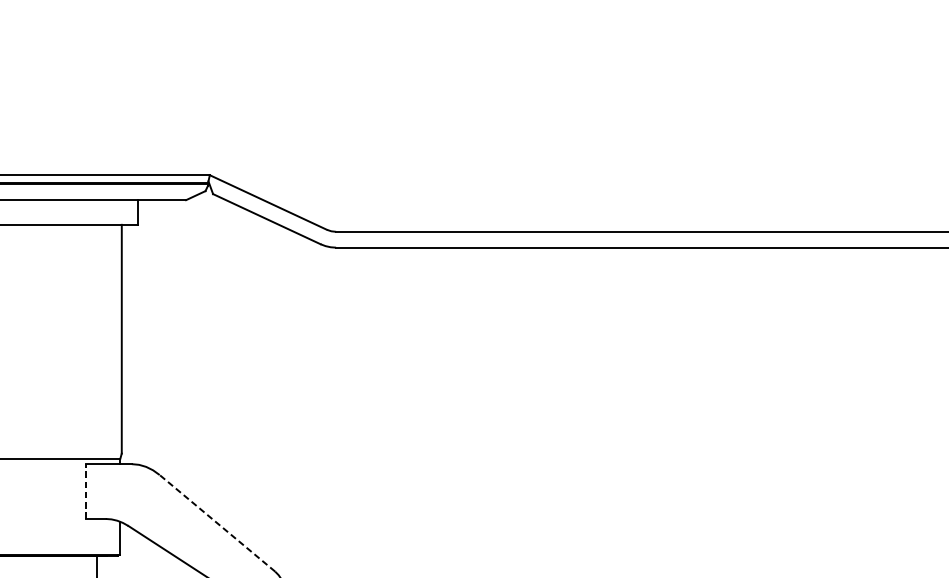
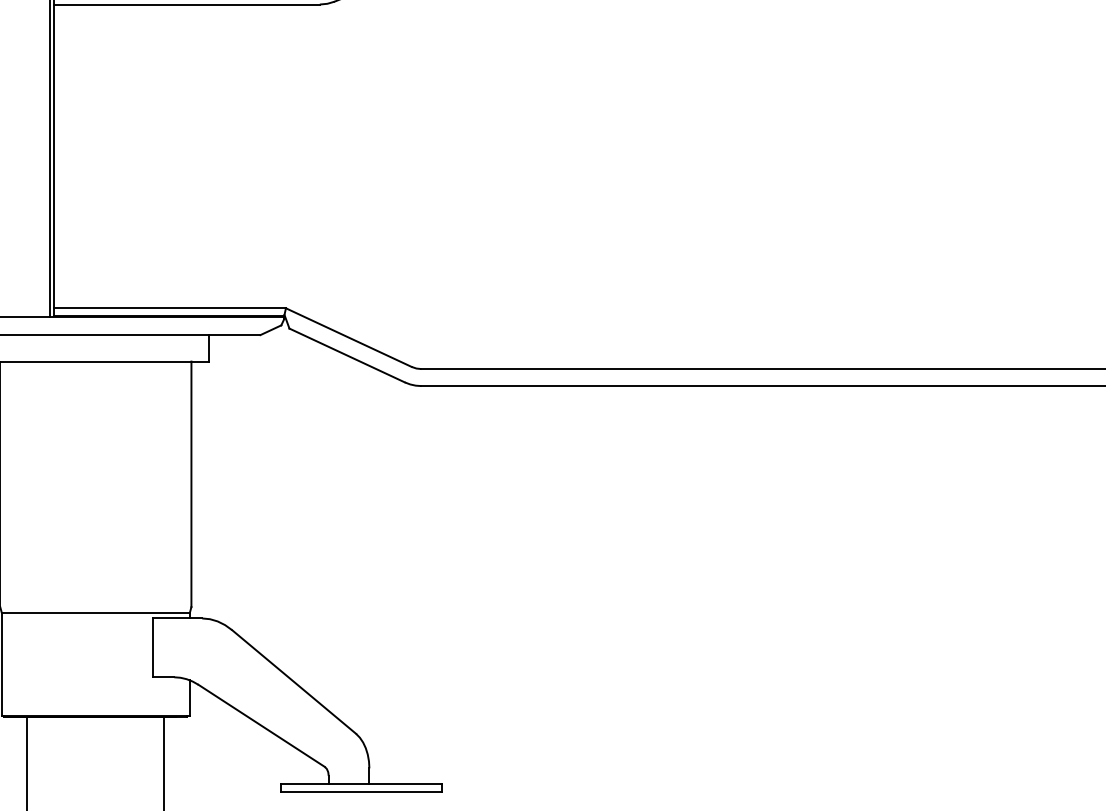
line: (85, 491) -> (152, 647), dashed -> solid
line: (217, 522) -> (294, 681), dashed -> solid

